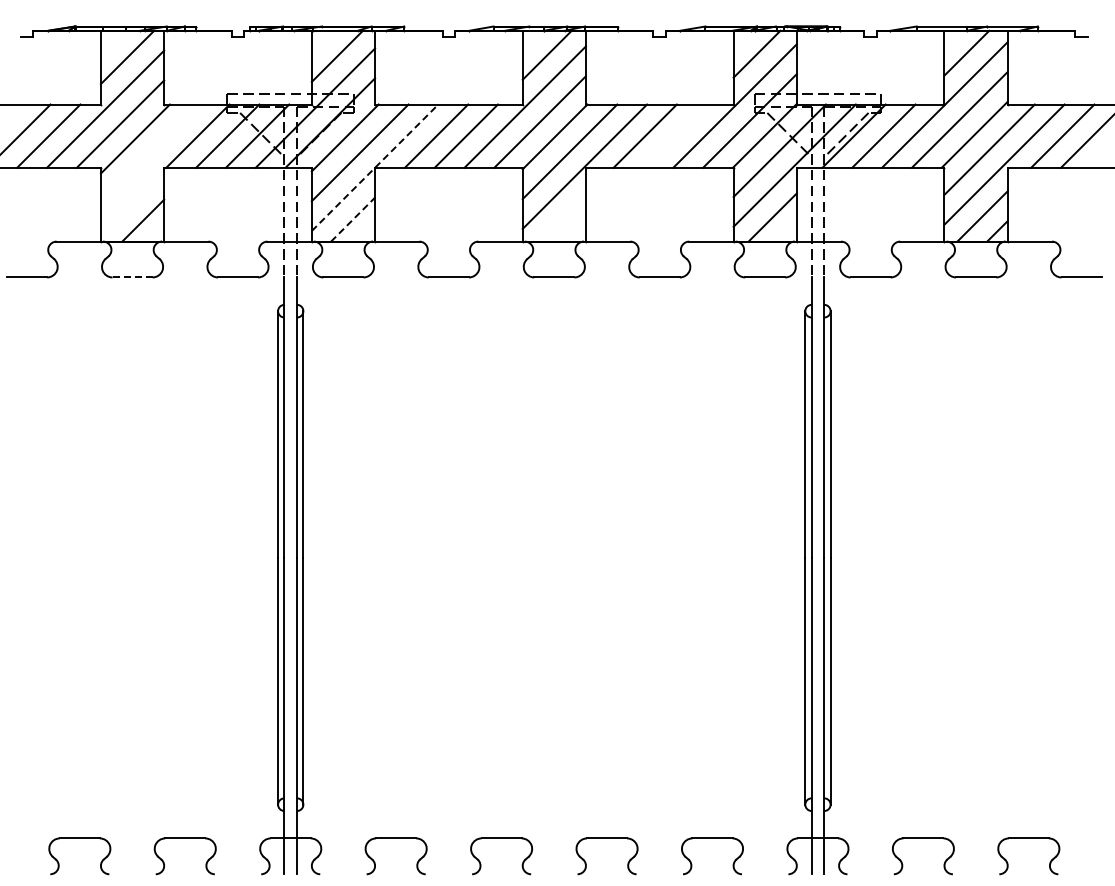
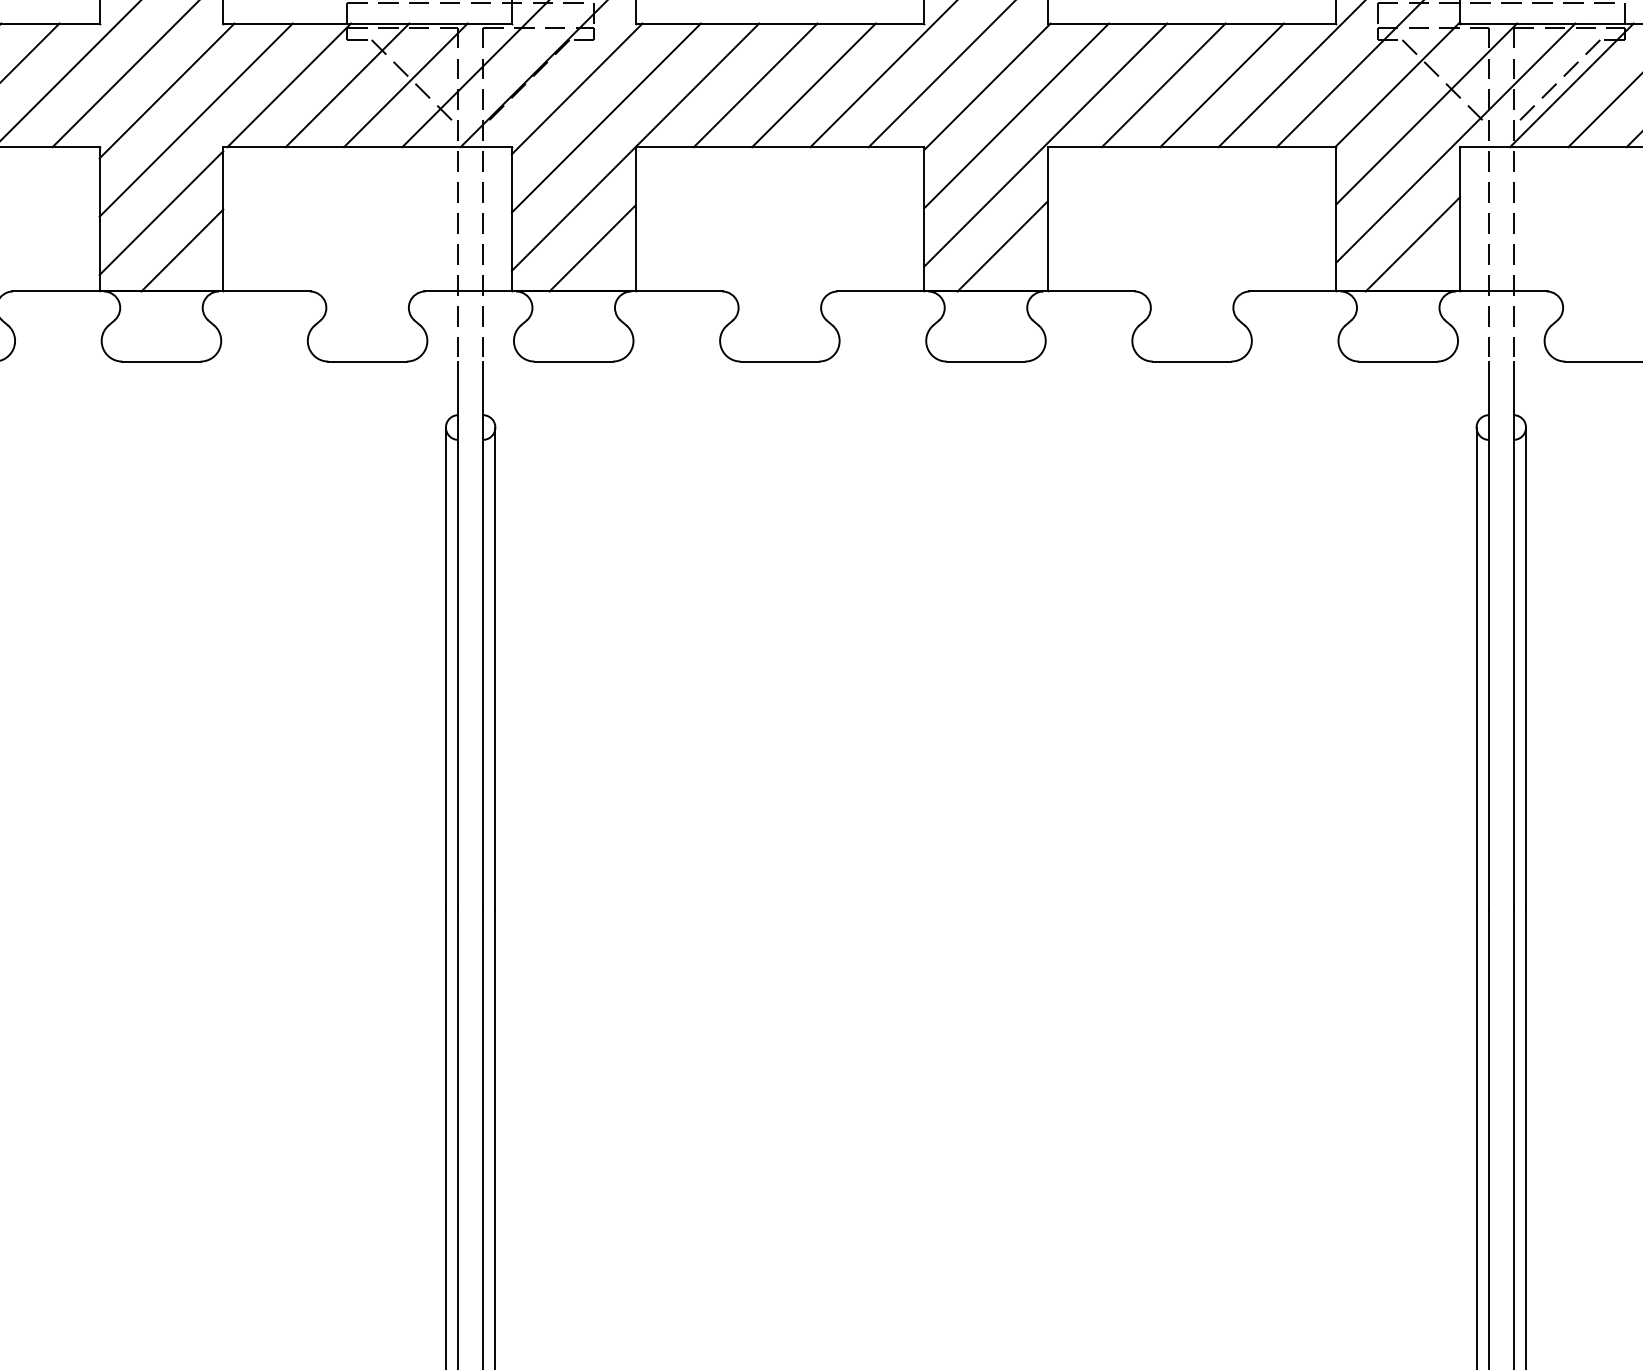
line: (674, 135) -> (1220, 84), added
line: (149, 153) -> (194, 119), added
line: (375, 167) -> (636, 146), dashed -> solid
line: (132, 201) -> (161, 213), added
line: (562, 218) -> (1001, 246), added
line: (353, 219) -> (593, 248), dashed -> solid
line: (133, 277) -> (163, 361), dashed -> solid

